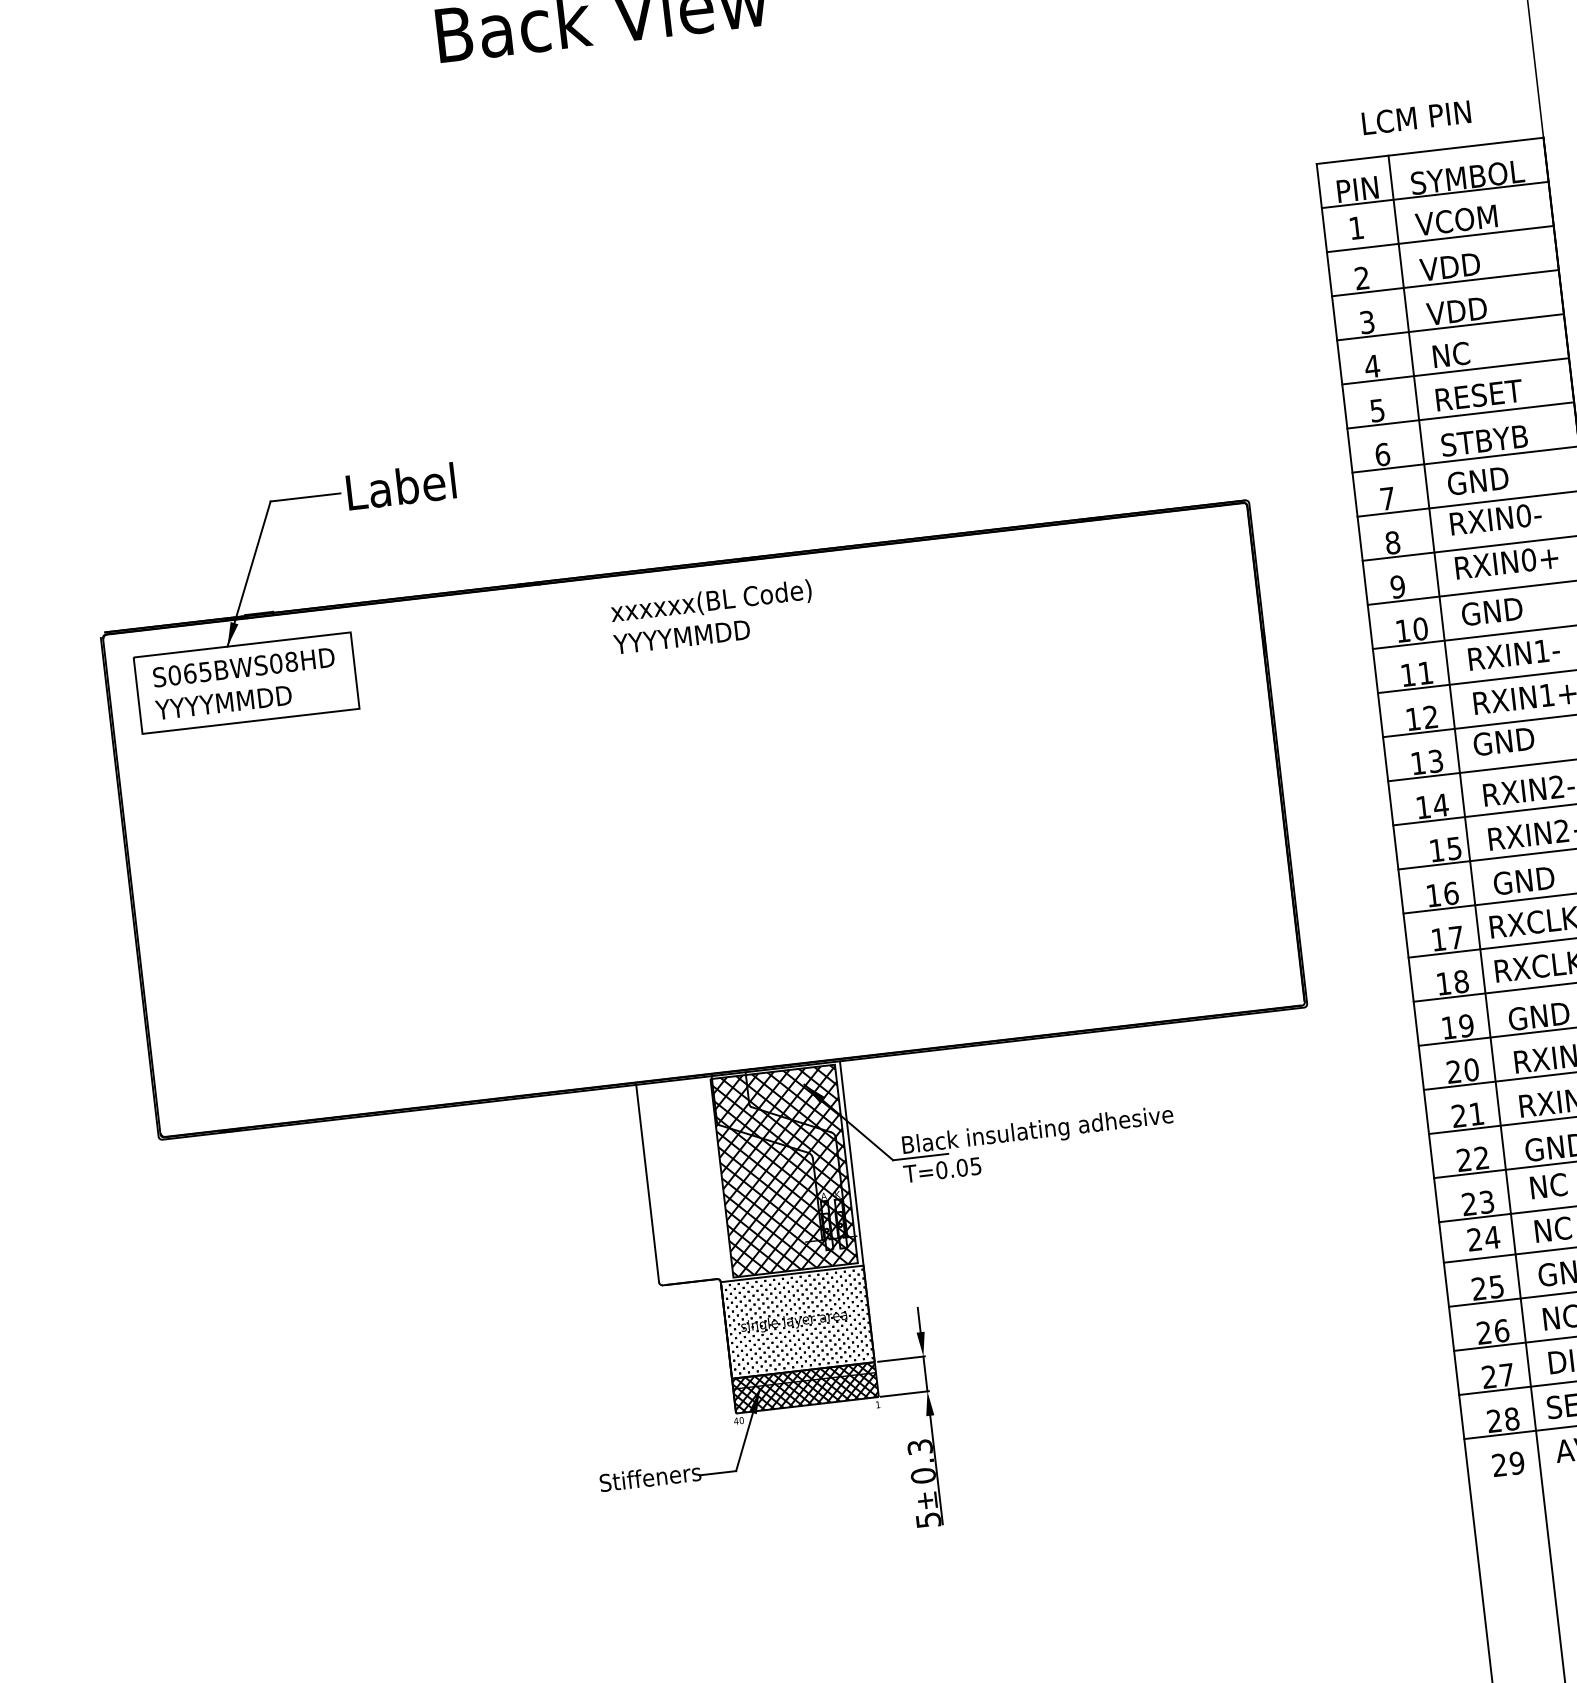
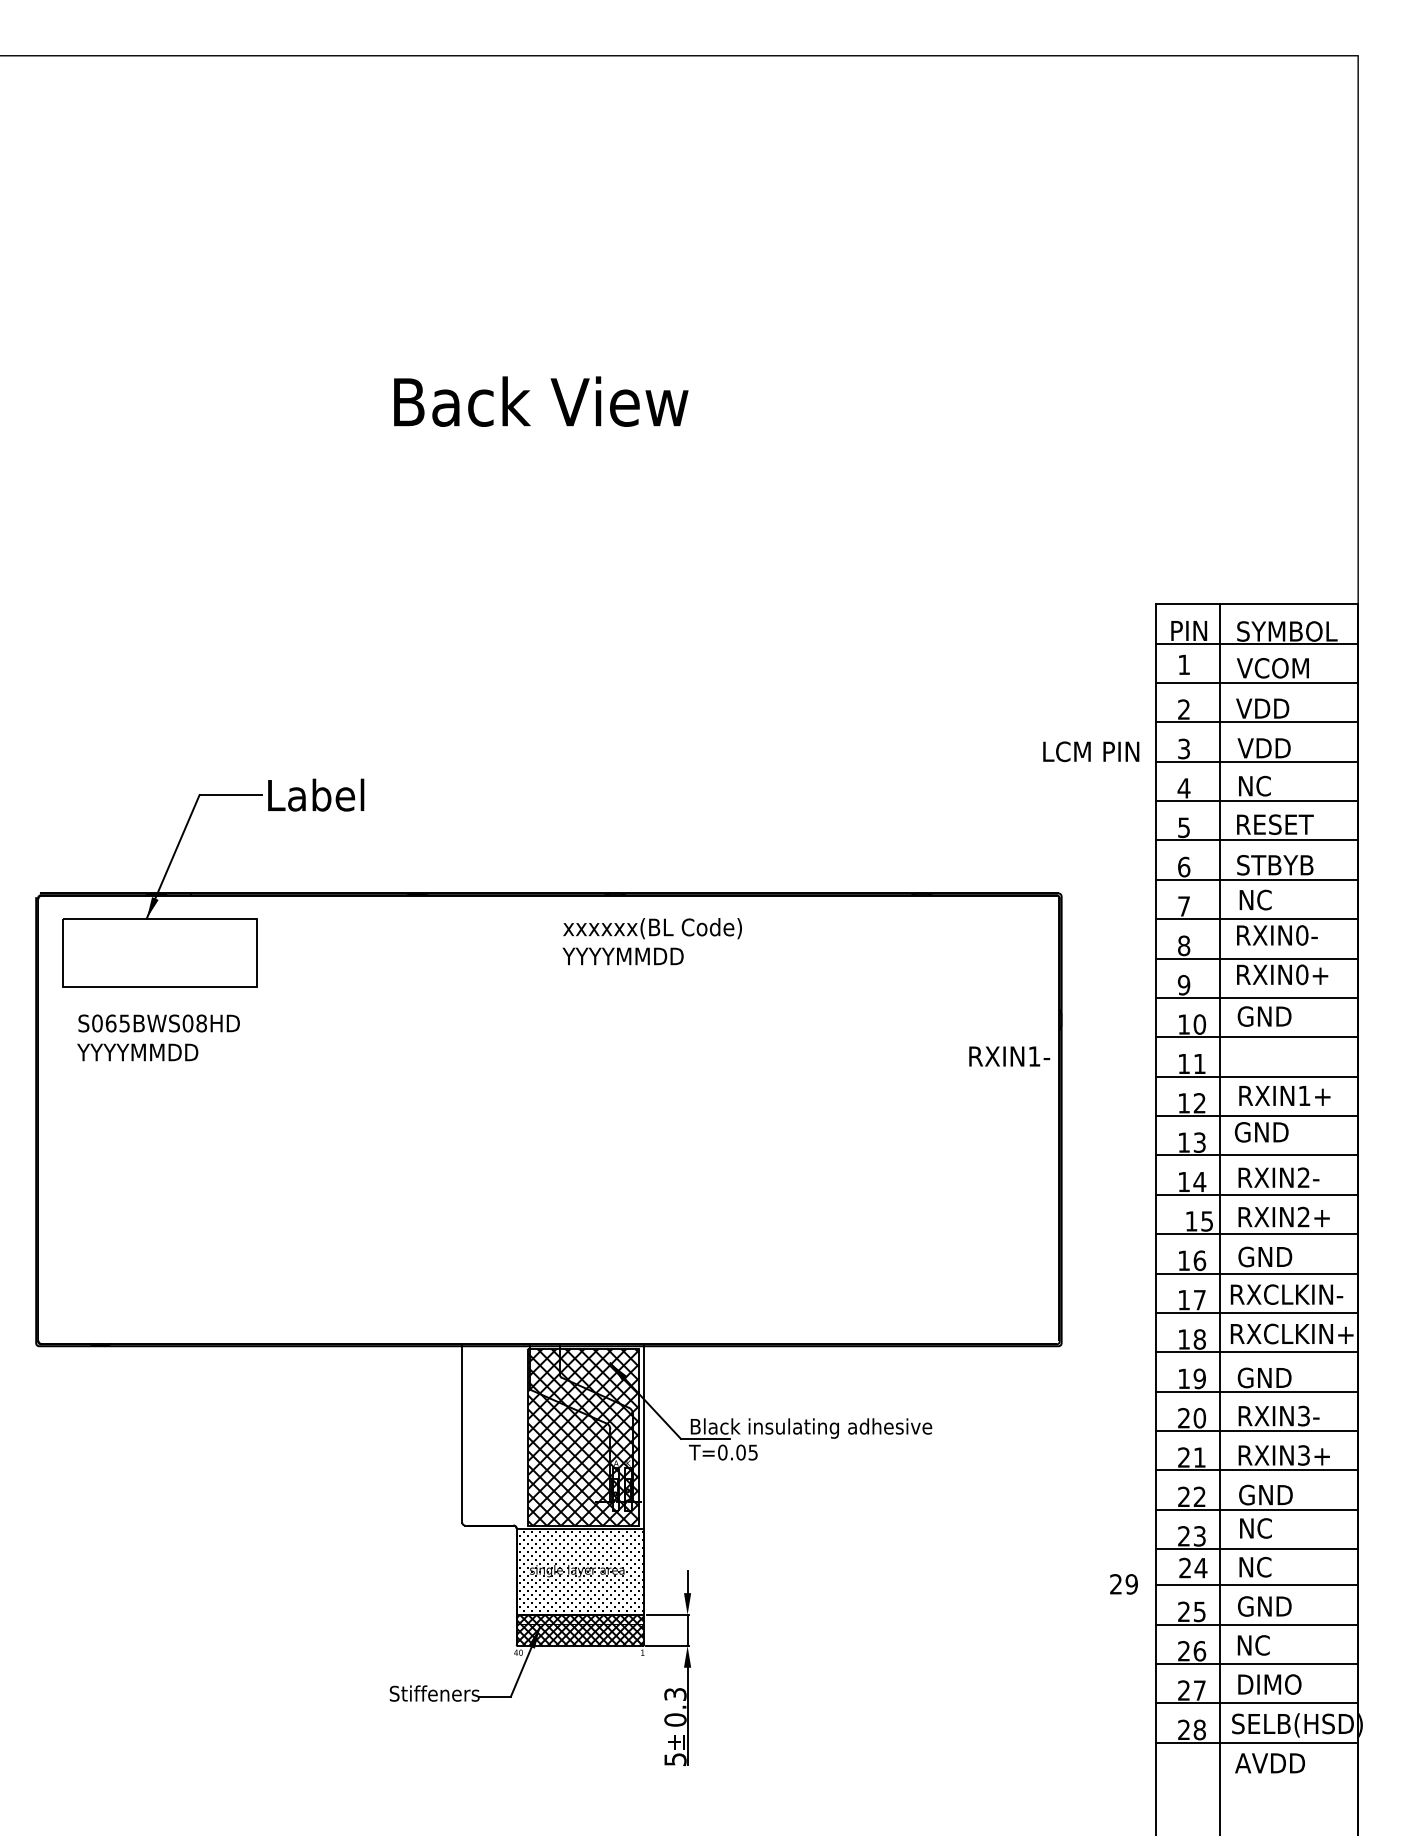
text: (1416, 117) -> (1091, 751), moved
text: (1478, 480) -> (1265, 899), GND -> NC
text: (711, 616) -> (651, 941), moved
text: (1514, 654) -> (1009, 1056), moved
text: (245, 683) -> (158, 1037), moved
text: (1507, 1464) -> (1123, 1584), moved

